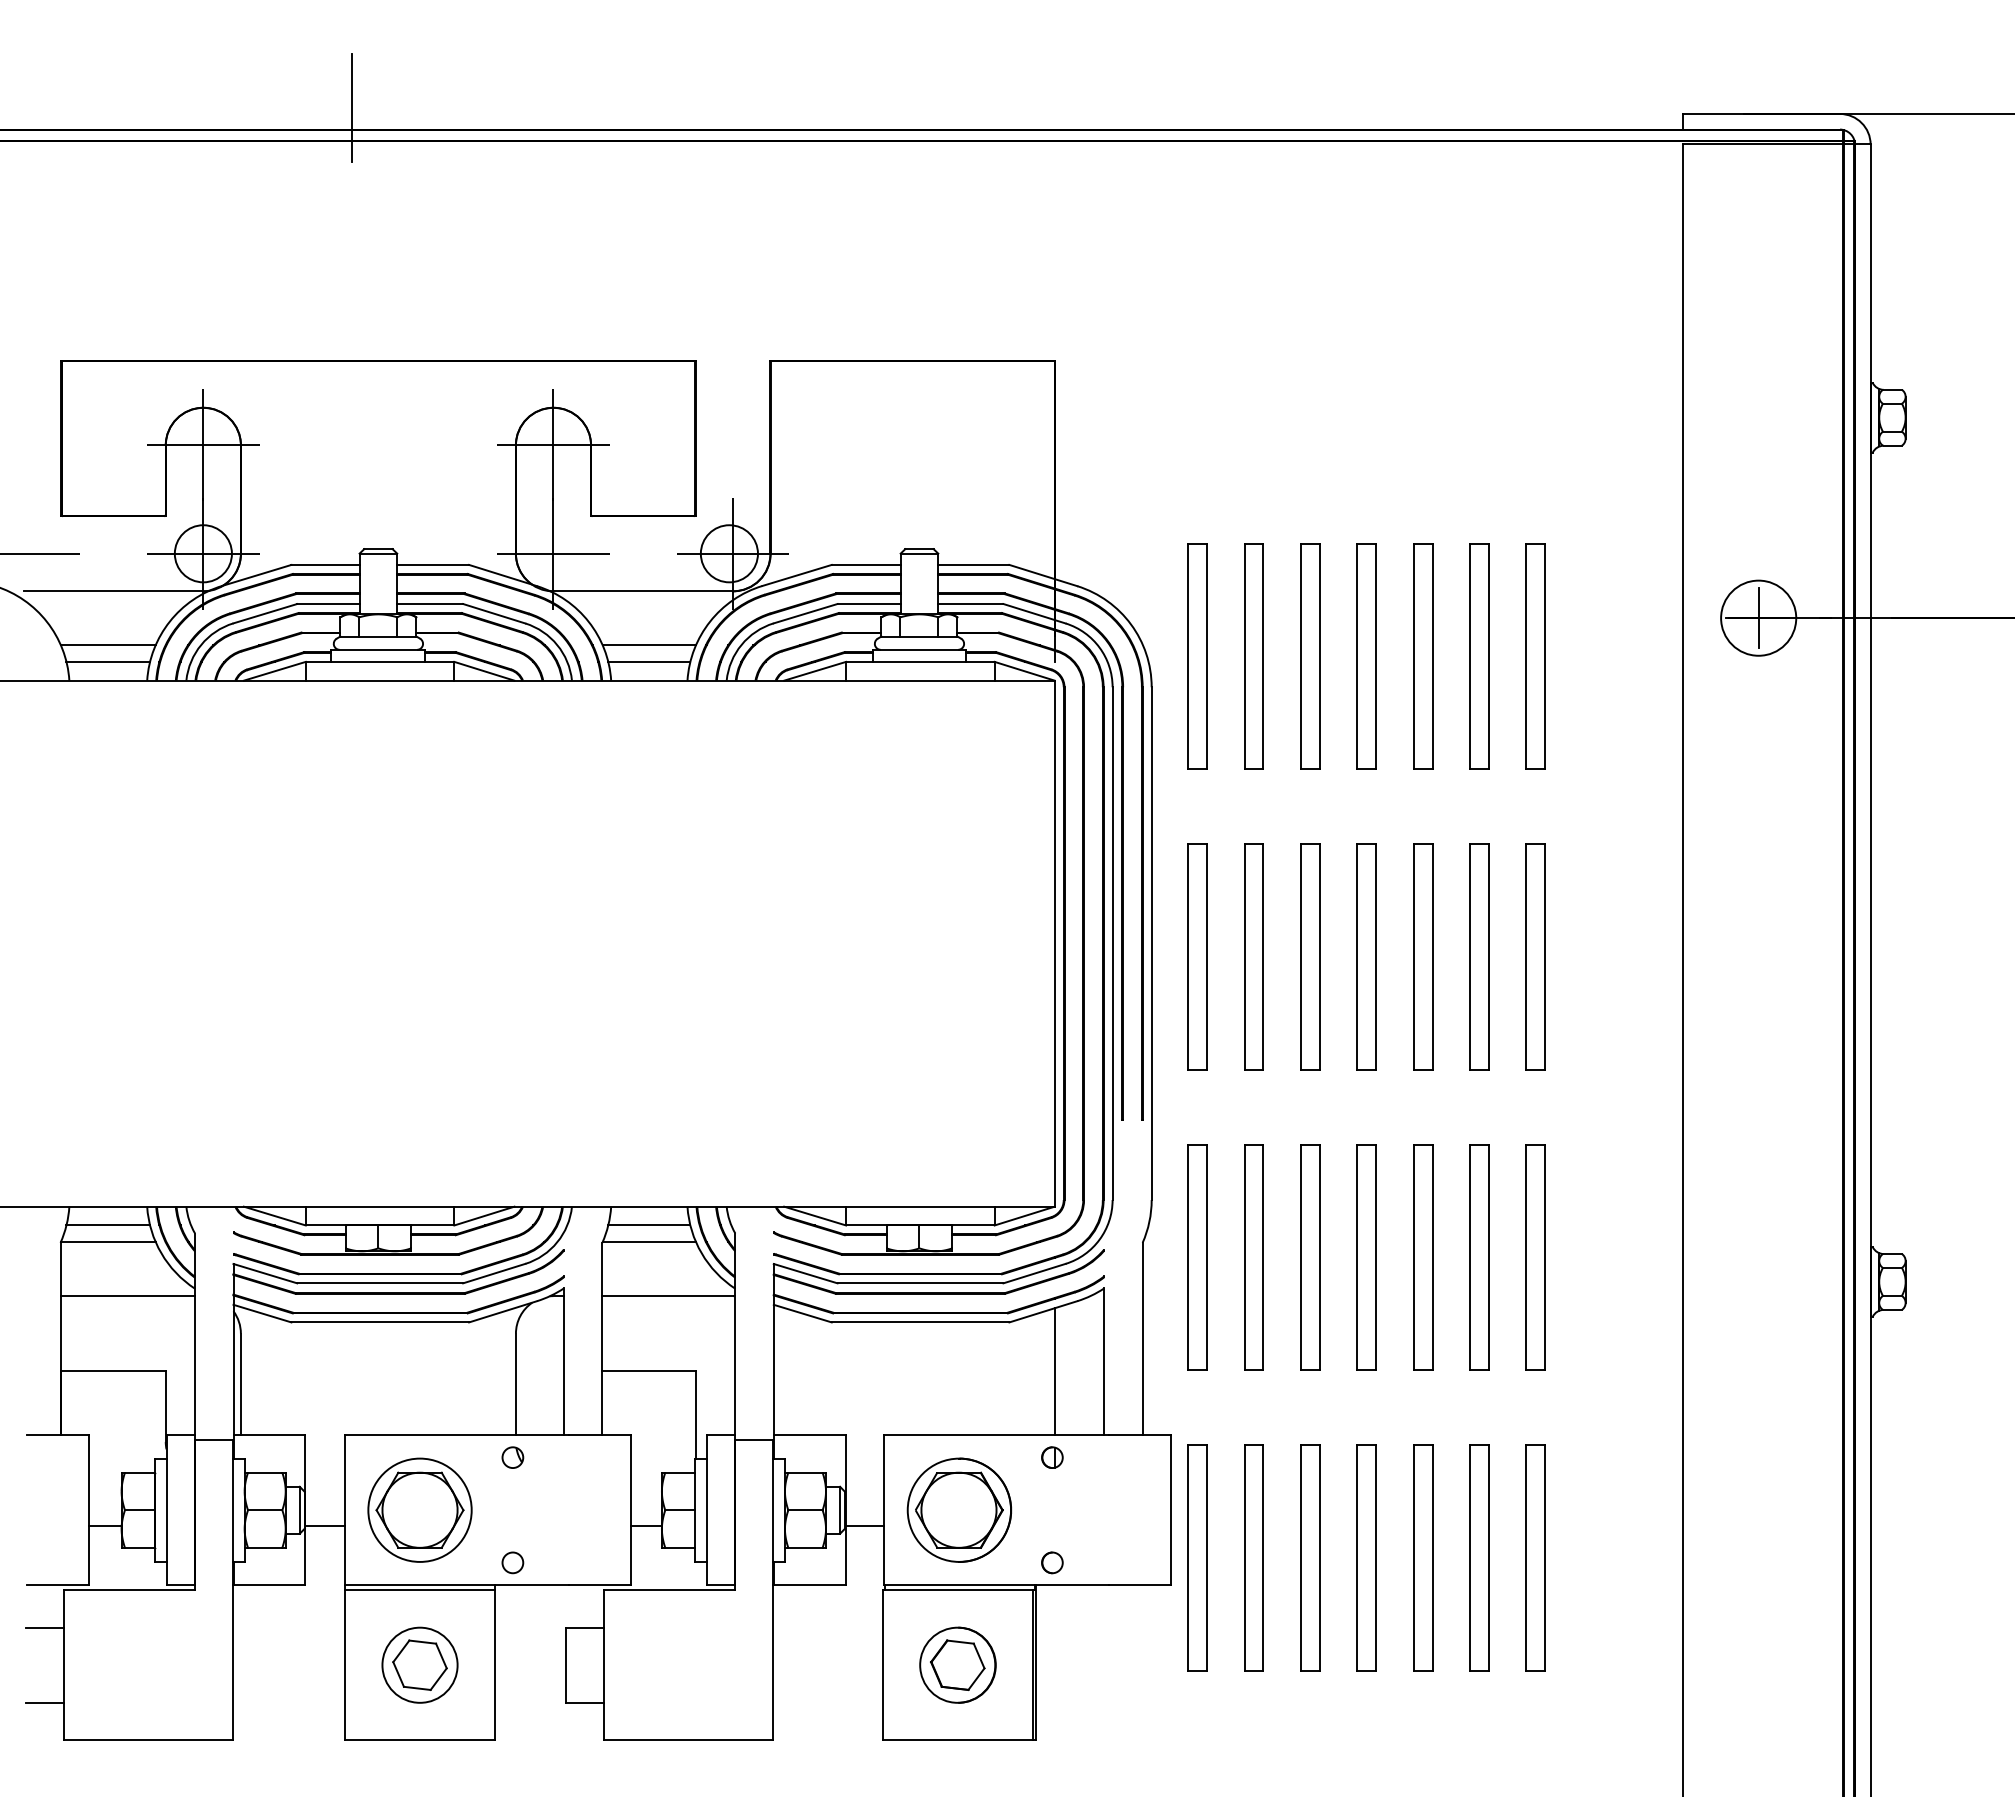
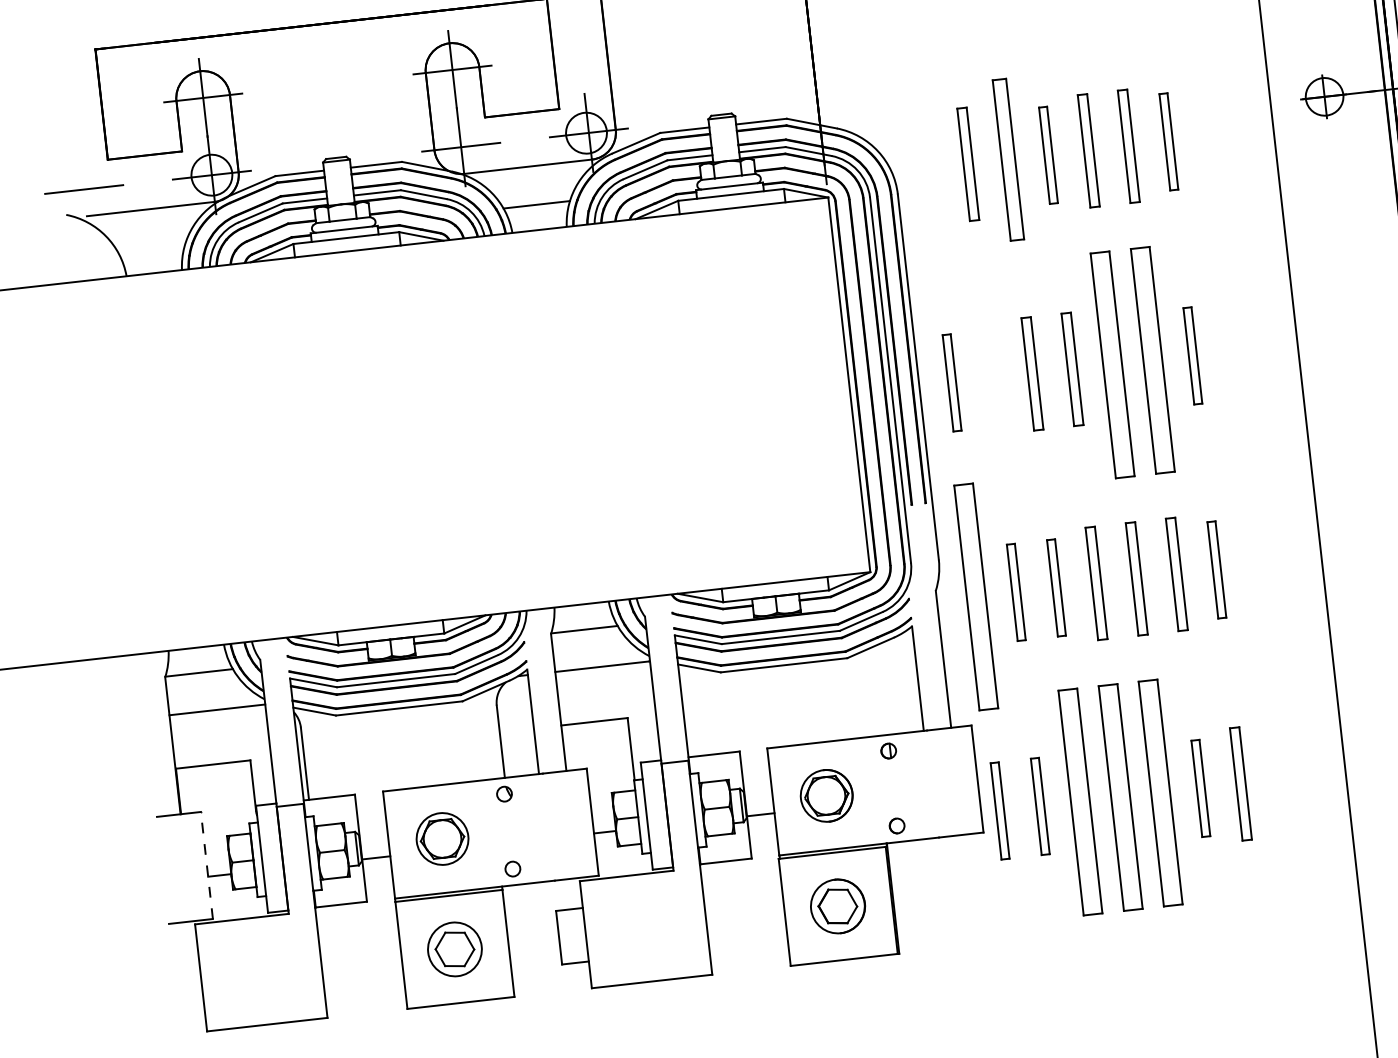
circle: (1758, 617) -> (1324, 96), size x0.7
line: (107, 645) -> (150, 248), removed
part: (1197, 656) -> (928, 168), removed
part: (1253, 656) -> (967, 164), size x0.7
part: (1366, 656) -> (1048, 155), size x0.6
part: (1423, 656) -> (1088, 150), size x0.7
part: (1479, 656) -> (1128, 146), size x0.7
part: (1535, 656) -> (1168, 141), size x0.6
line: (108, 661) -> (152, 259), removed
line: (649, 661) -> (538, 216), removed
part: (1197, 956) -> (952, 382), size x0.6
part: (1253, 956) -> (991, 378), removed
part: (1310, 956) -> (1032, 373), size x0.7
part: (1366, 956) -> (1072, 369), size x0.7
part: (1423, 956) -> (1112, 364), size x1.4
part: (1479, 956) -> (1152, 360), size x1.4
part: (1535, 956) -> (1192, 355), size x0.6
line: (108, 1225) -> (197, 661), removed
line: (649, 1225) -> (583, 617), removed
part: (1197, 1257) -> (976, 596), size x1.4
part: (1253, 1257) -> (1015, 592), size x0.6
part: (1310, 1257) -> (1056, 587), size x0.6
part: (1366, 1257) -> (1096, 583), size x0.7
part: (1423, 1257) -> (1136, 578), size x0.7
part: (1479, 1257) -> (1176, 574), size x0.7
part: (1535, 1257) -> (1216, 569), size x0.6
line: (1054, 1371) -> (883, 689), removed
line: (89, 1509) -> (207, 864), solid -> dashed
part: (419, 1509) -> (442, 838), size x0.7
part: (959, 1509) -> (826, 795), size x0.7
part: (1197, 1557) -> (1000, 810), size x0.6
part: (1253, 1557) -> (1039, 806), size x0.6
part: (1310, 1557) -> (1080, 801), size x1.4
part: (1366, 1557) -> (1120, 797), size x1.4
part: (1423, 1557) -> (1160, 792), size x1.4
part: (1479, 1557) -> (1200, 788), size x0.6
part: (1535, 1557) -> (1240, 783), size x0.7
line: (44, 1627) -> (184, 952), removed
line: (44, 1702) -> (190, 1005), removed

